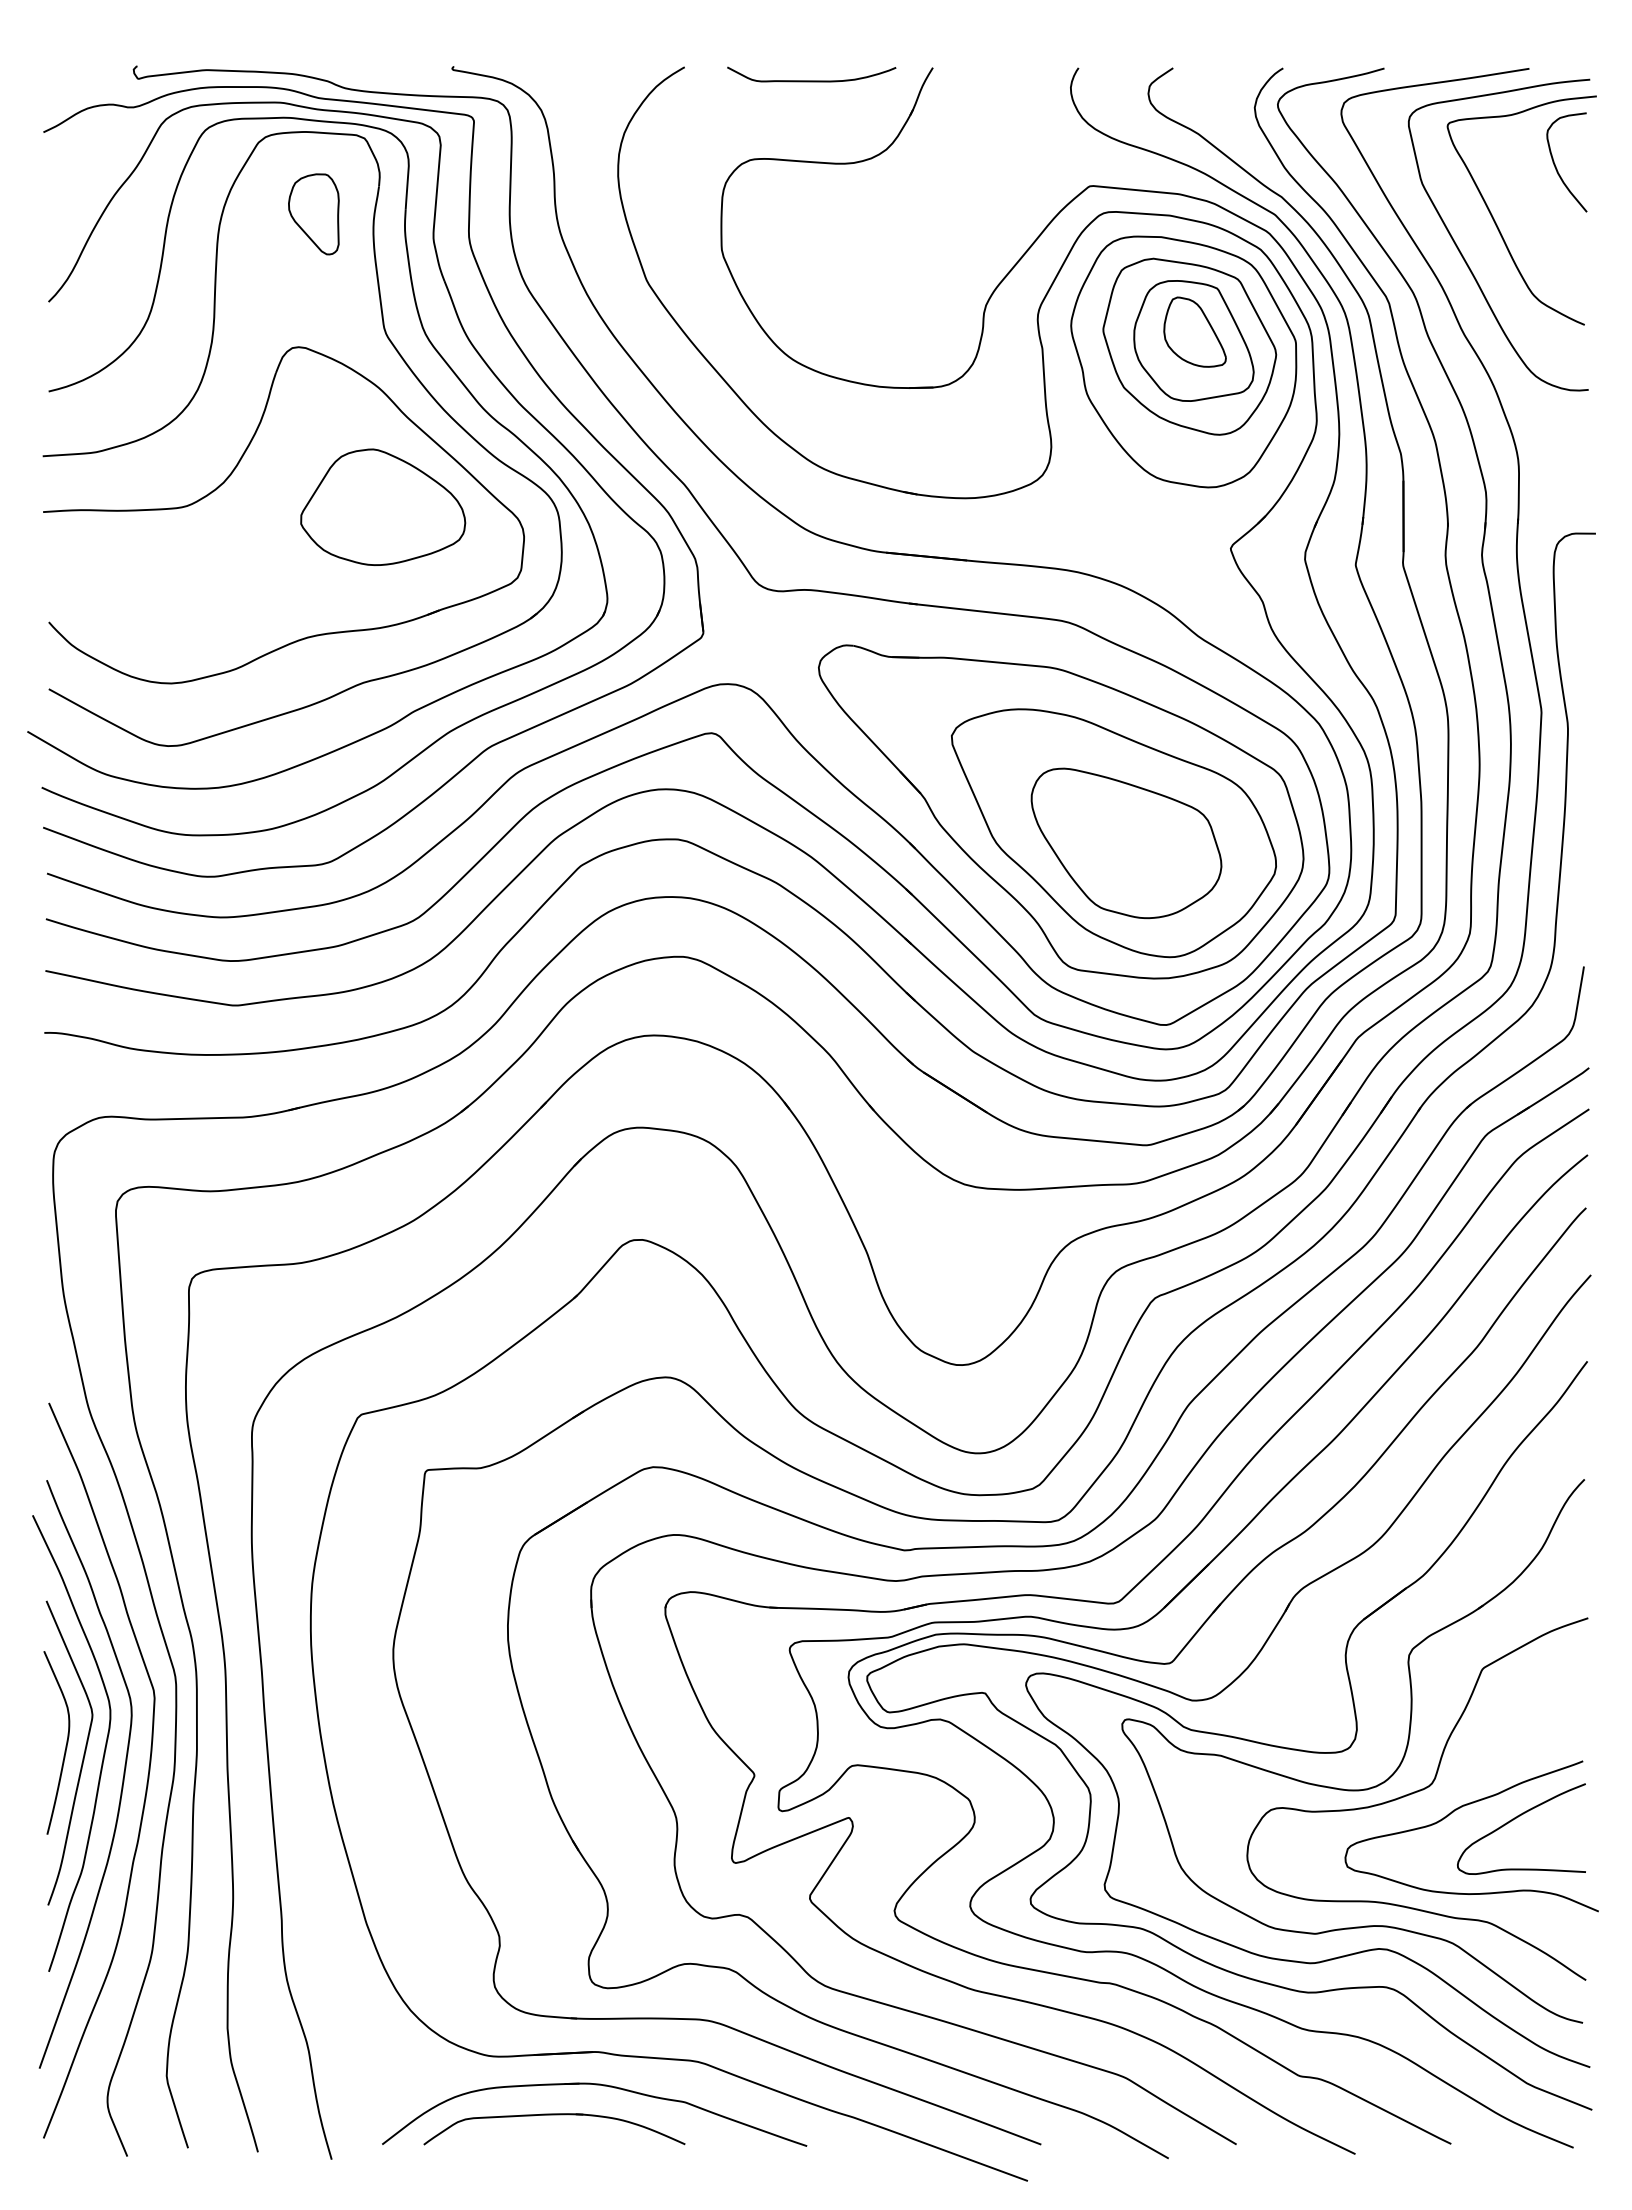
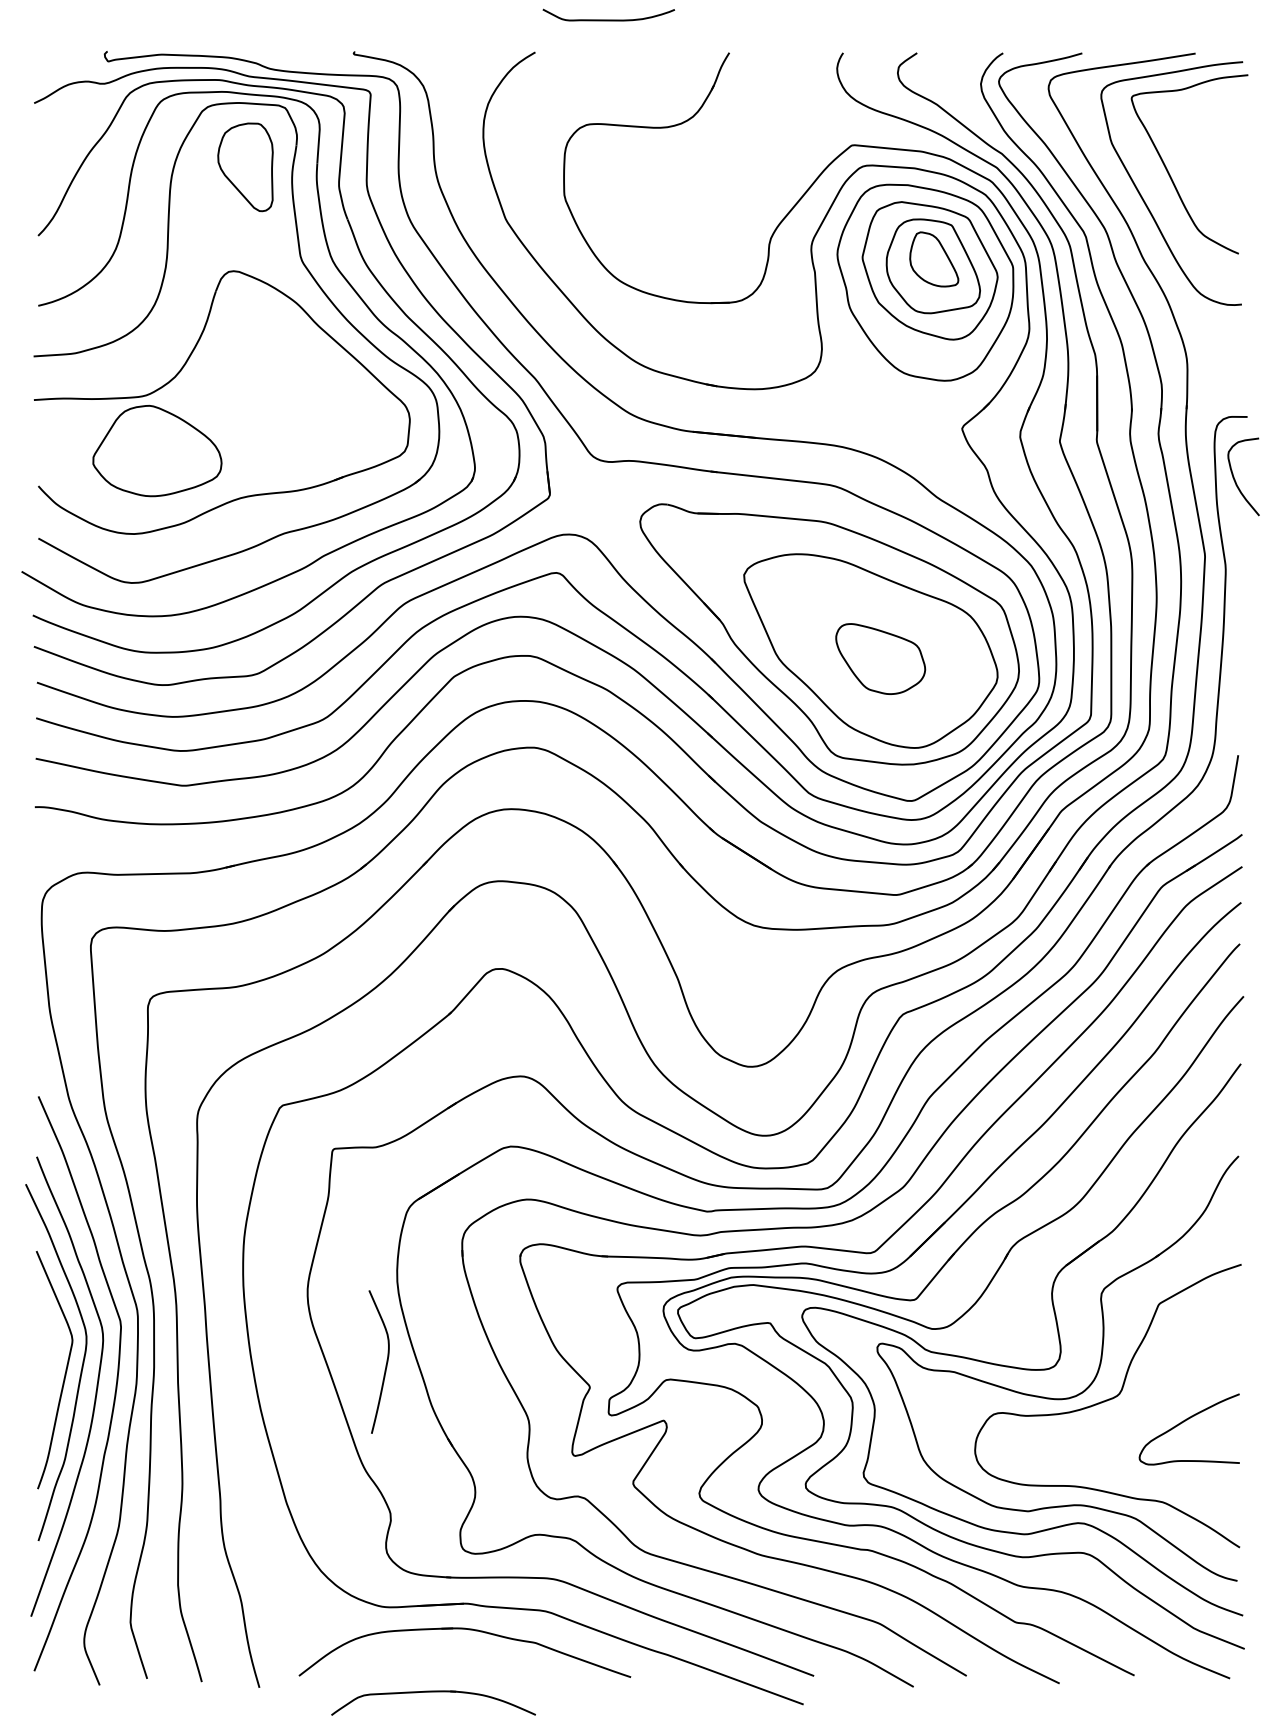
curve: (811, 80) -> (608, 19), moved
curve: (1556, 166) -> (1235, 480), moved
part: (313, 214) -> (245, 167), size x1.4
part: (383, 506) -> (157, 450), moved
part: (1126, 843) -> (880, 659), size x0.6
curve: (65, 1745) -> (385, 1364), moved
curve: (1452, 1813) -> (1135, 1417), removed
part: (554, 2115) -> (433, 1692), moved

